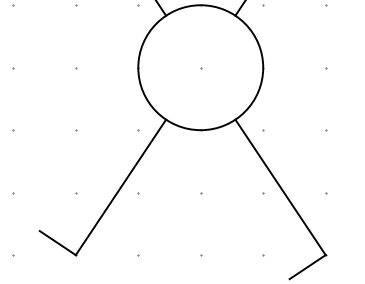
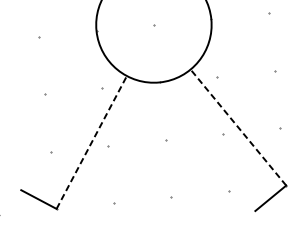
line: (121, 186) -> (92, 141), solid -> dashed
line: (280, 186) -> (238, 126), solid -> dashed

